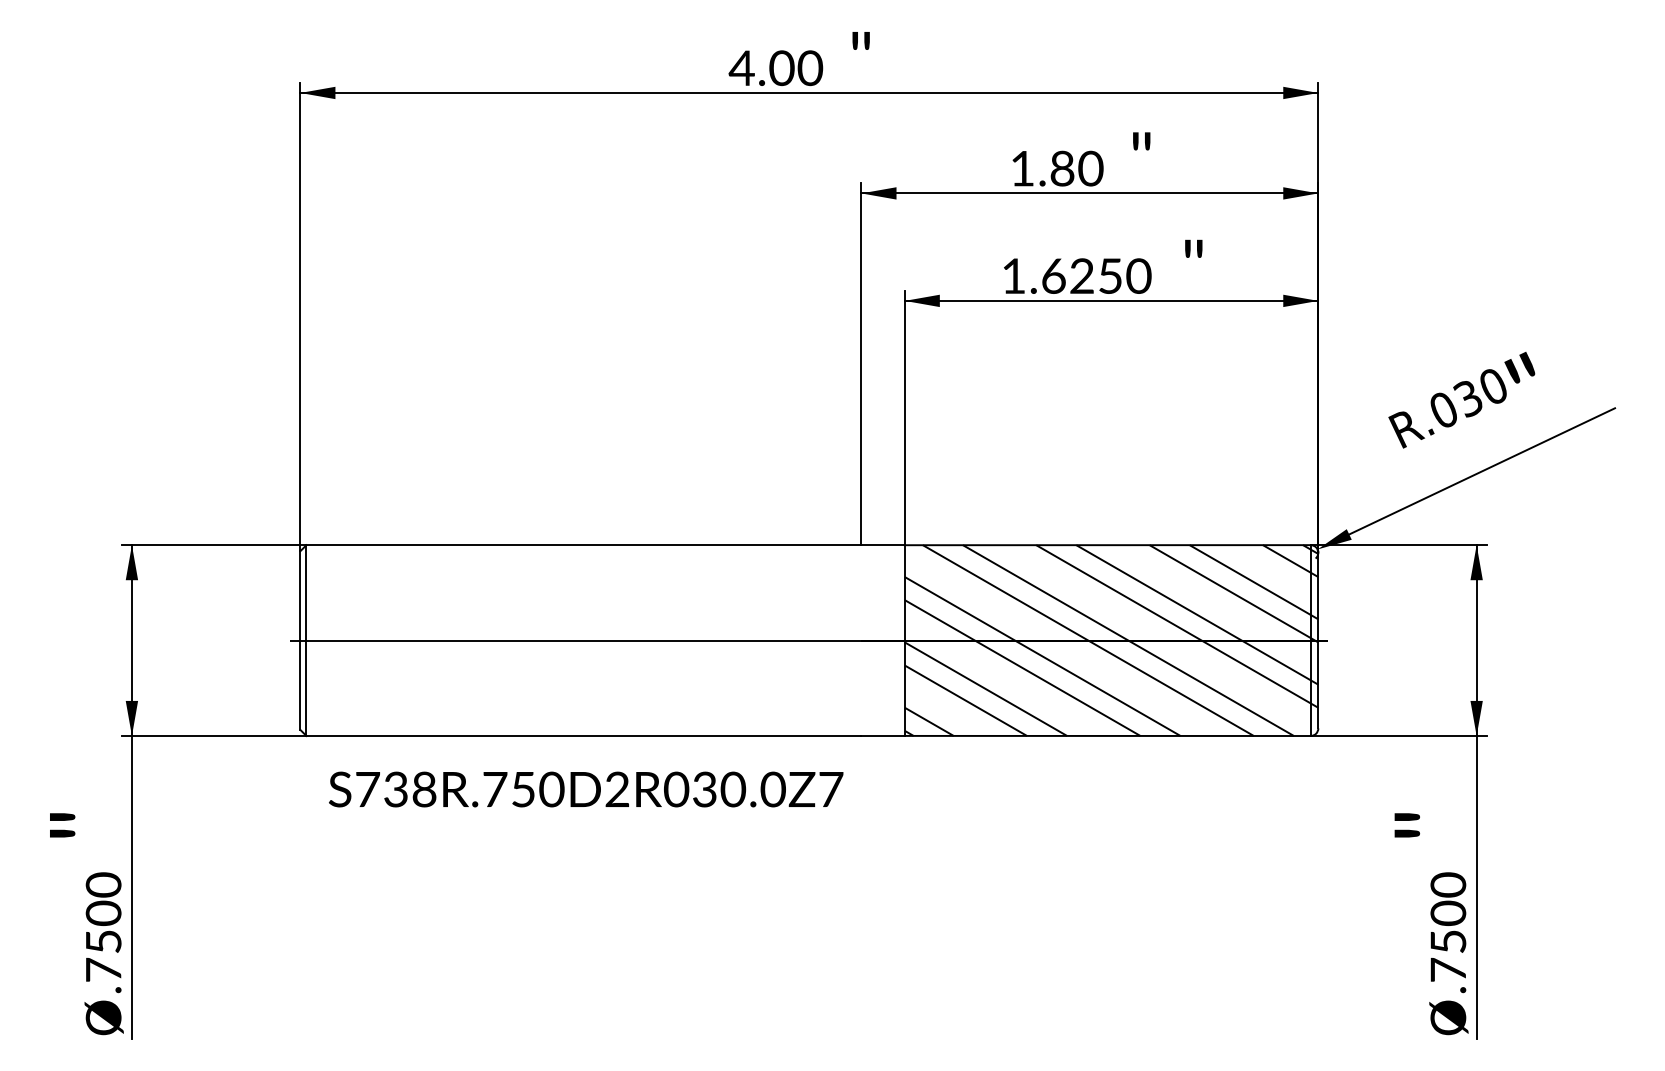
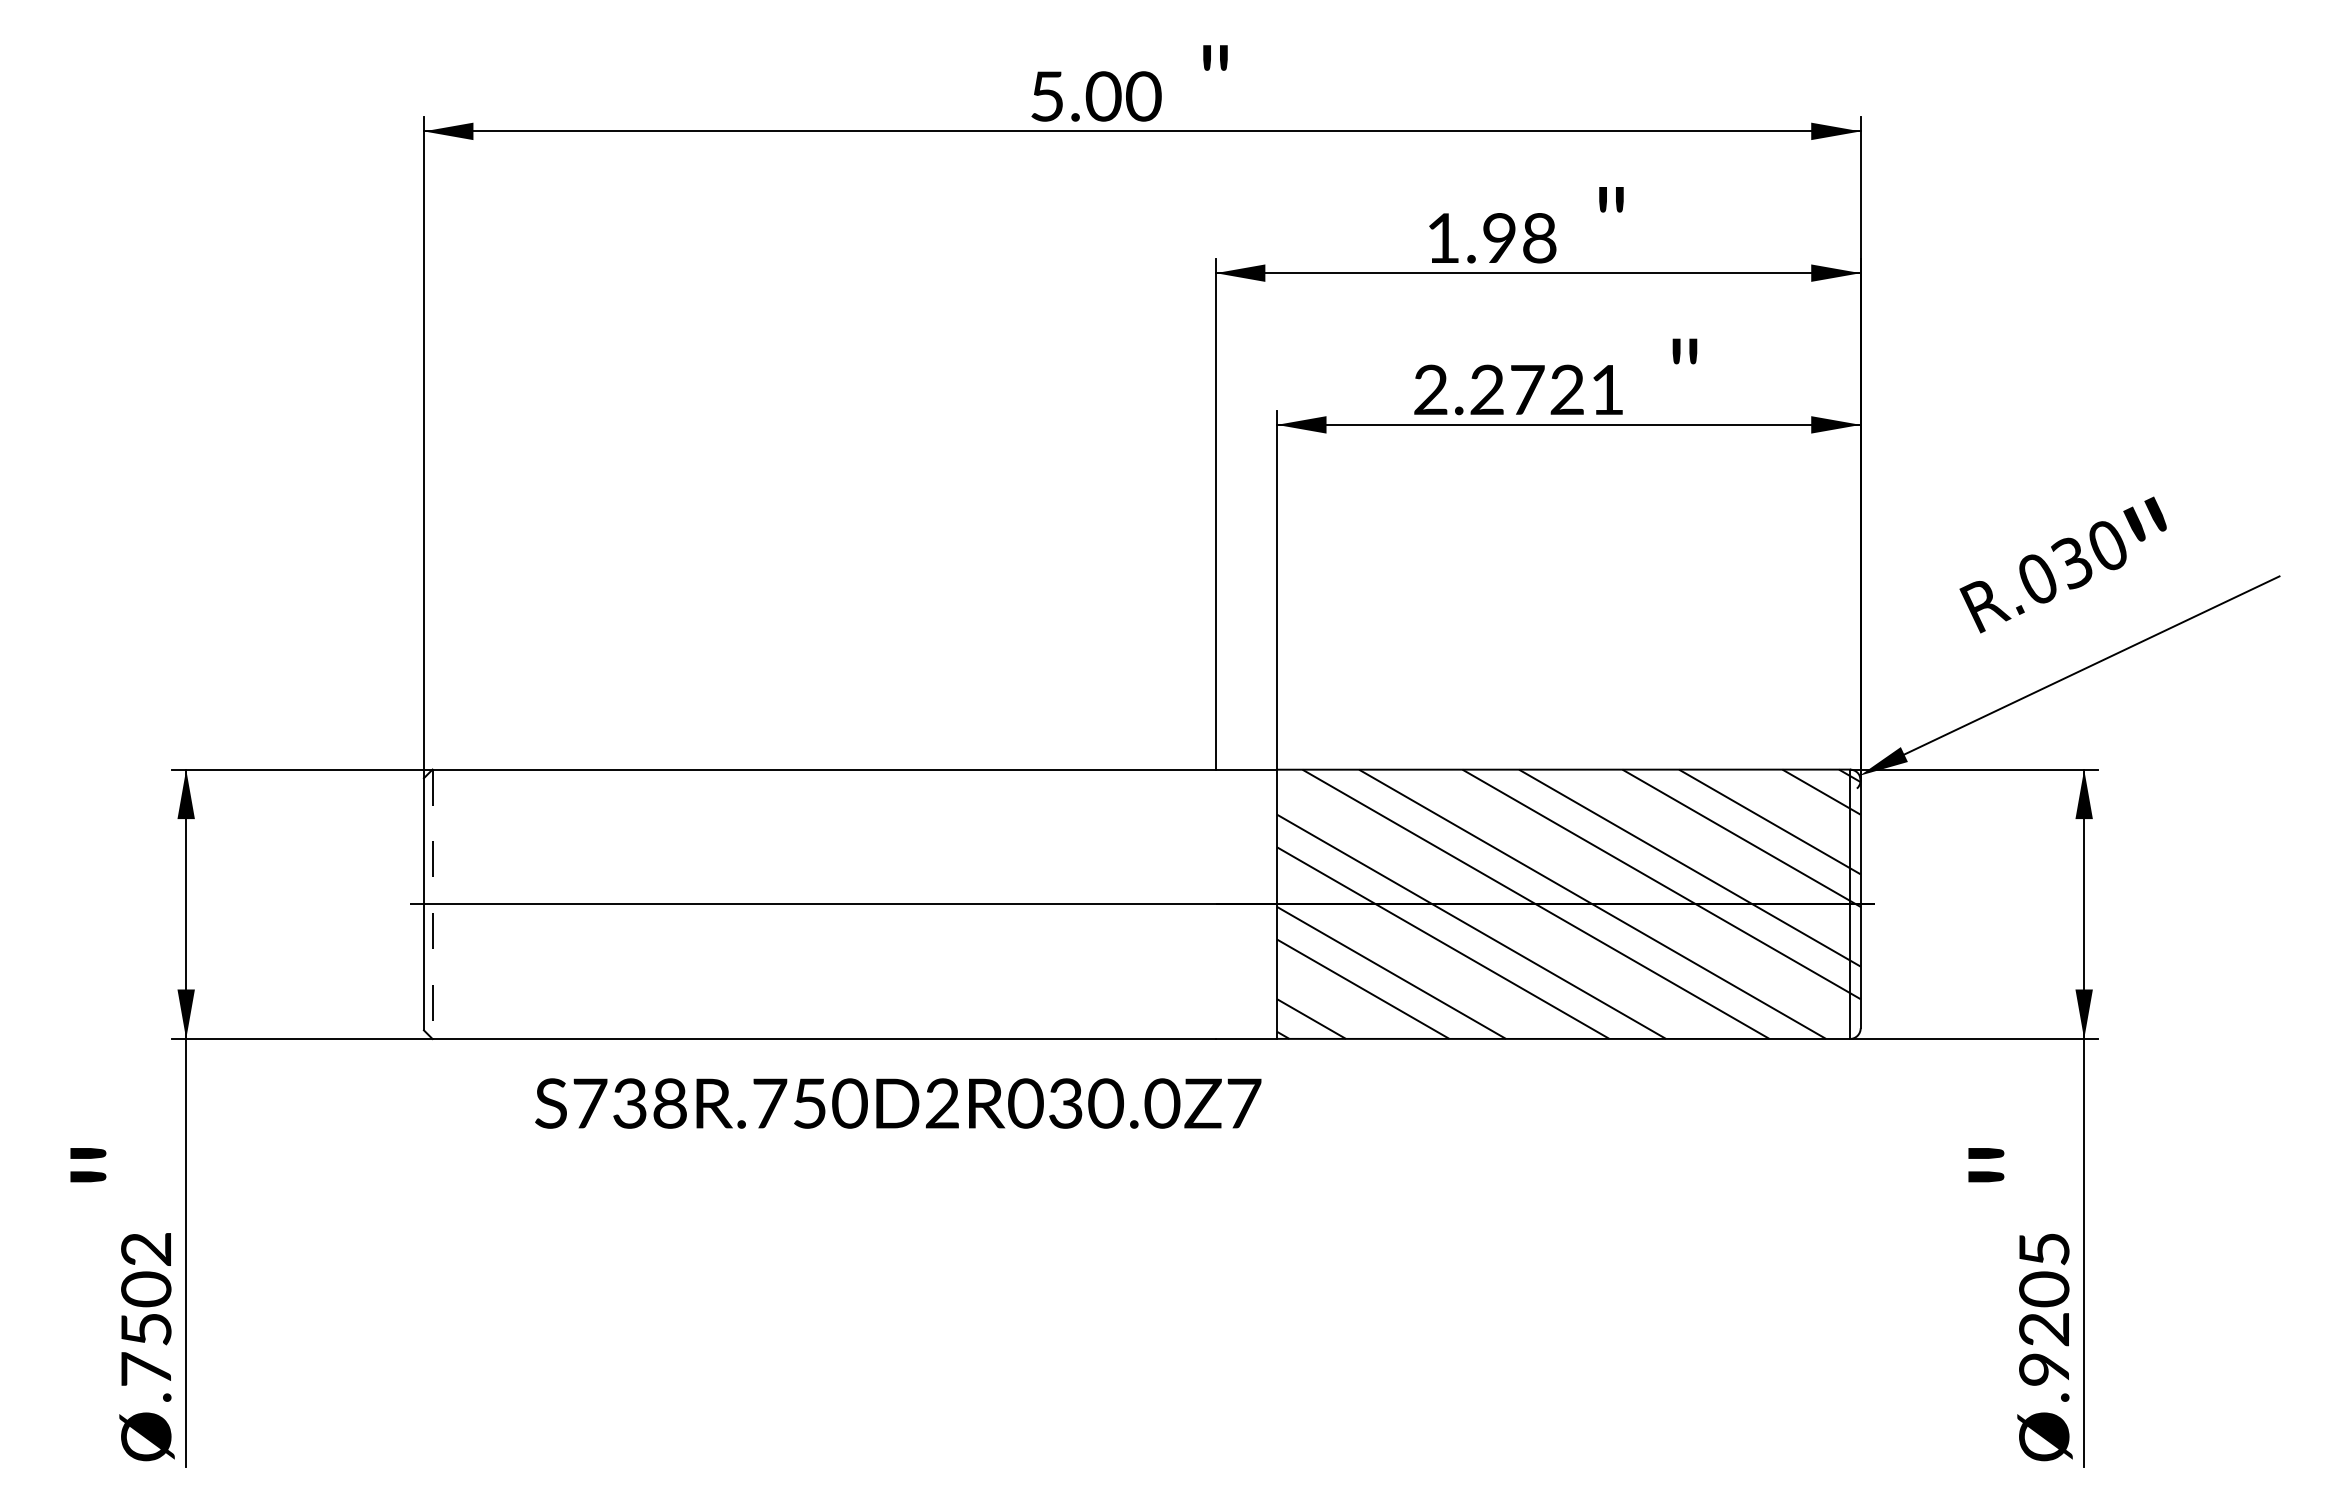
text: (741, 68) -> (1046, 96), 4.00 -> 5.00
text: (1077, 168) -> (1520, 238), 1.80 -> 1.98
text: (1076, 275) -> (1519, 389), 1.6250 -> 2.2721
line: (306, 640) -> (432, 904), solid -> dashed
text: (586, 789) -> (898, 1103), moved
text: (103, 885) -> (146, 1249), .7500 -> .7502
text: (1448, 926) -> (2044, 1308), .7500 -> .9205

